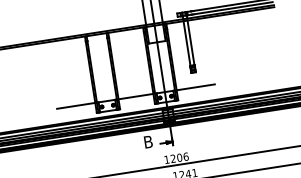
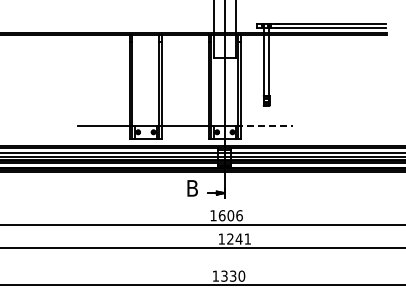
line: (194, 87) -> (264, 125), solid -> dashed
text: (172, 158) -> (221, 215), 1206 -> 1606

